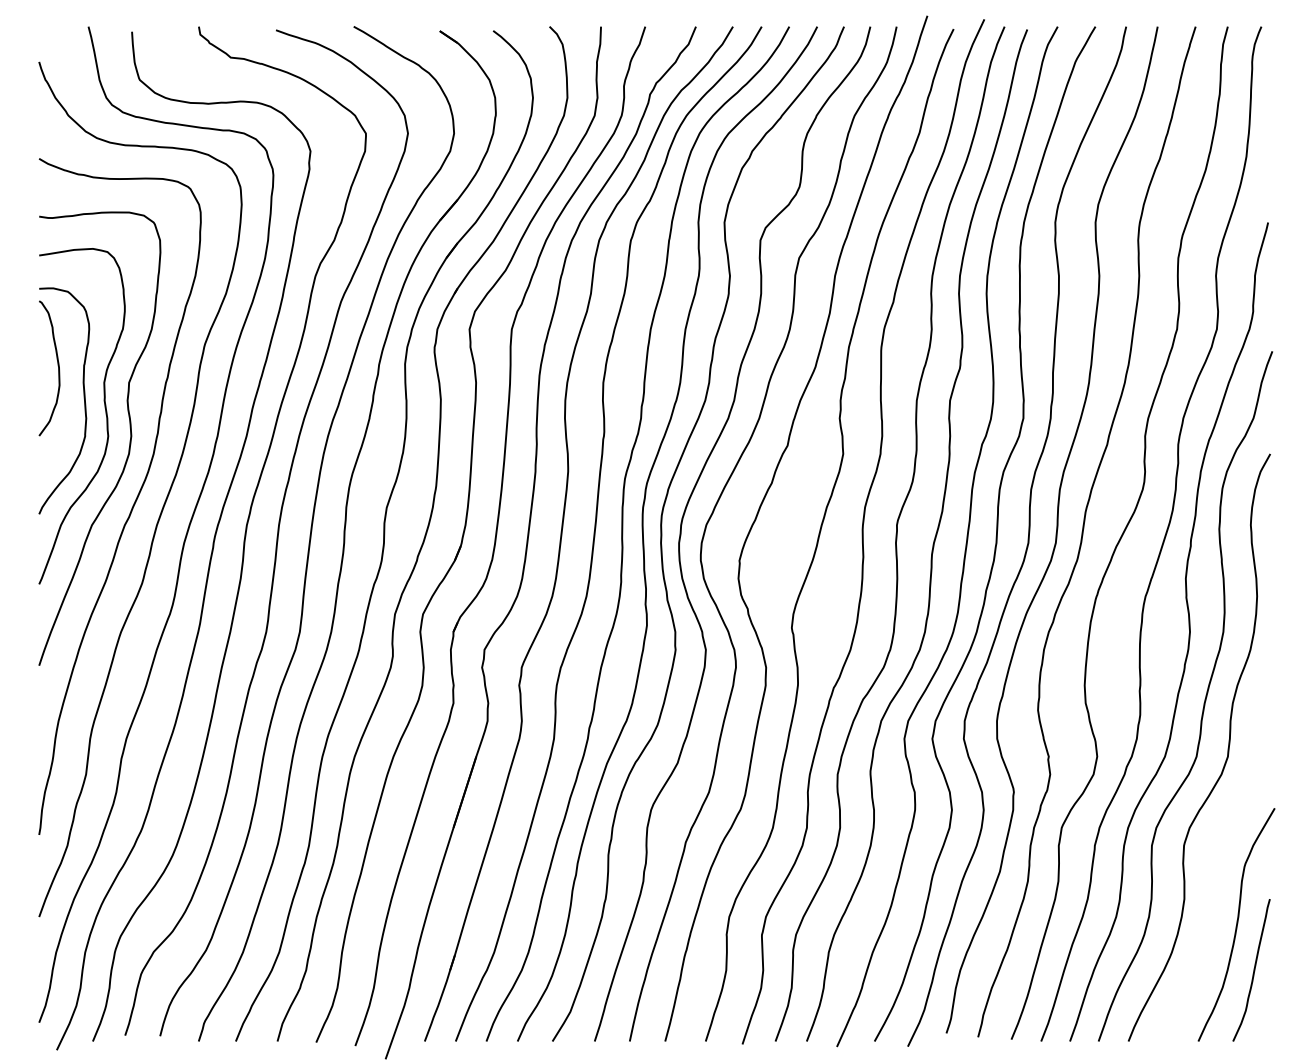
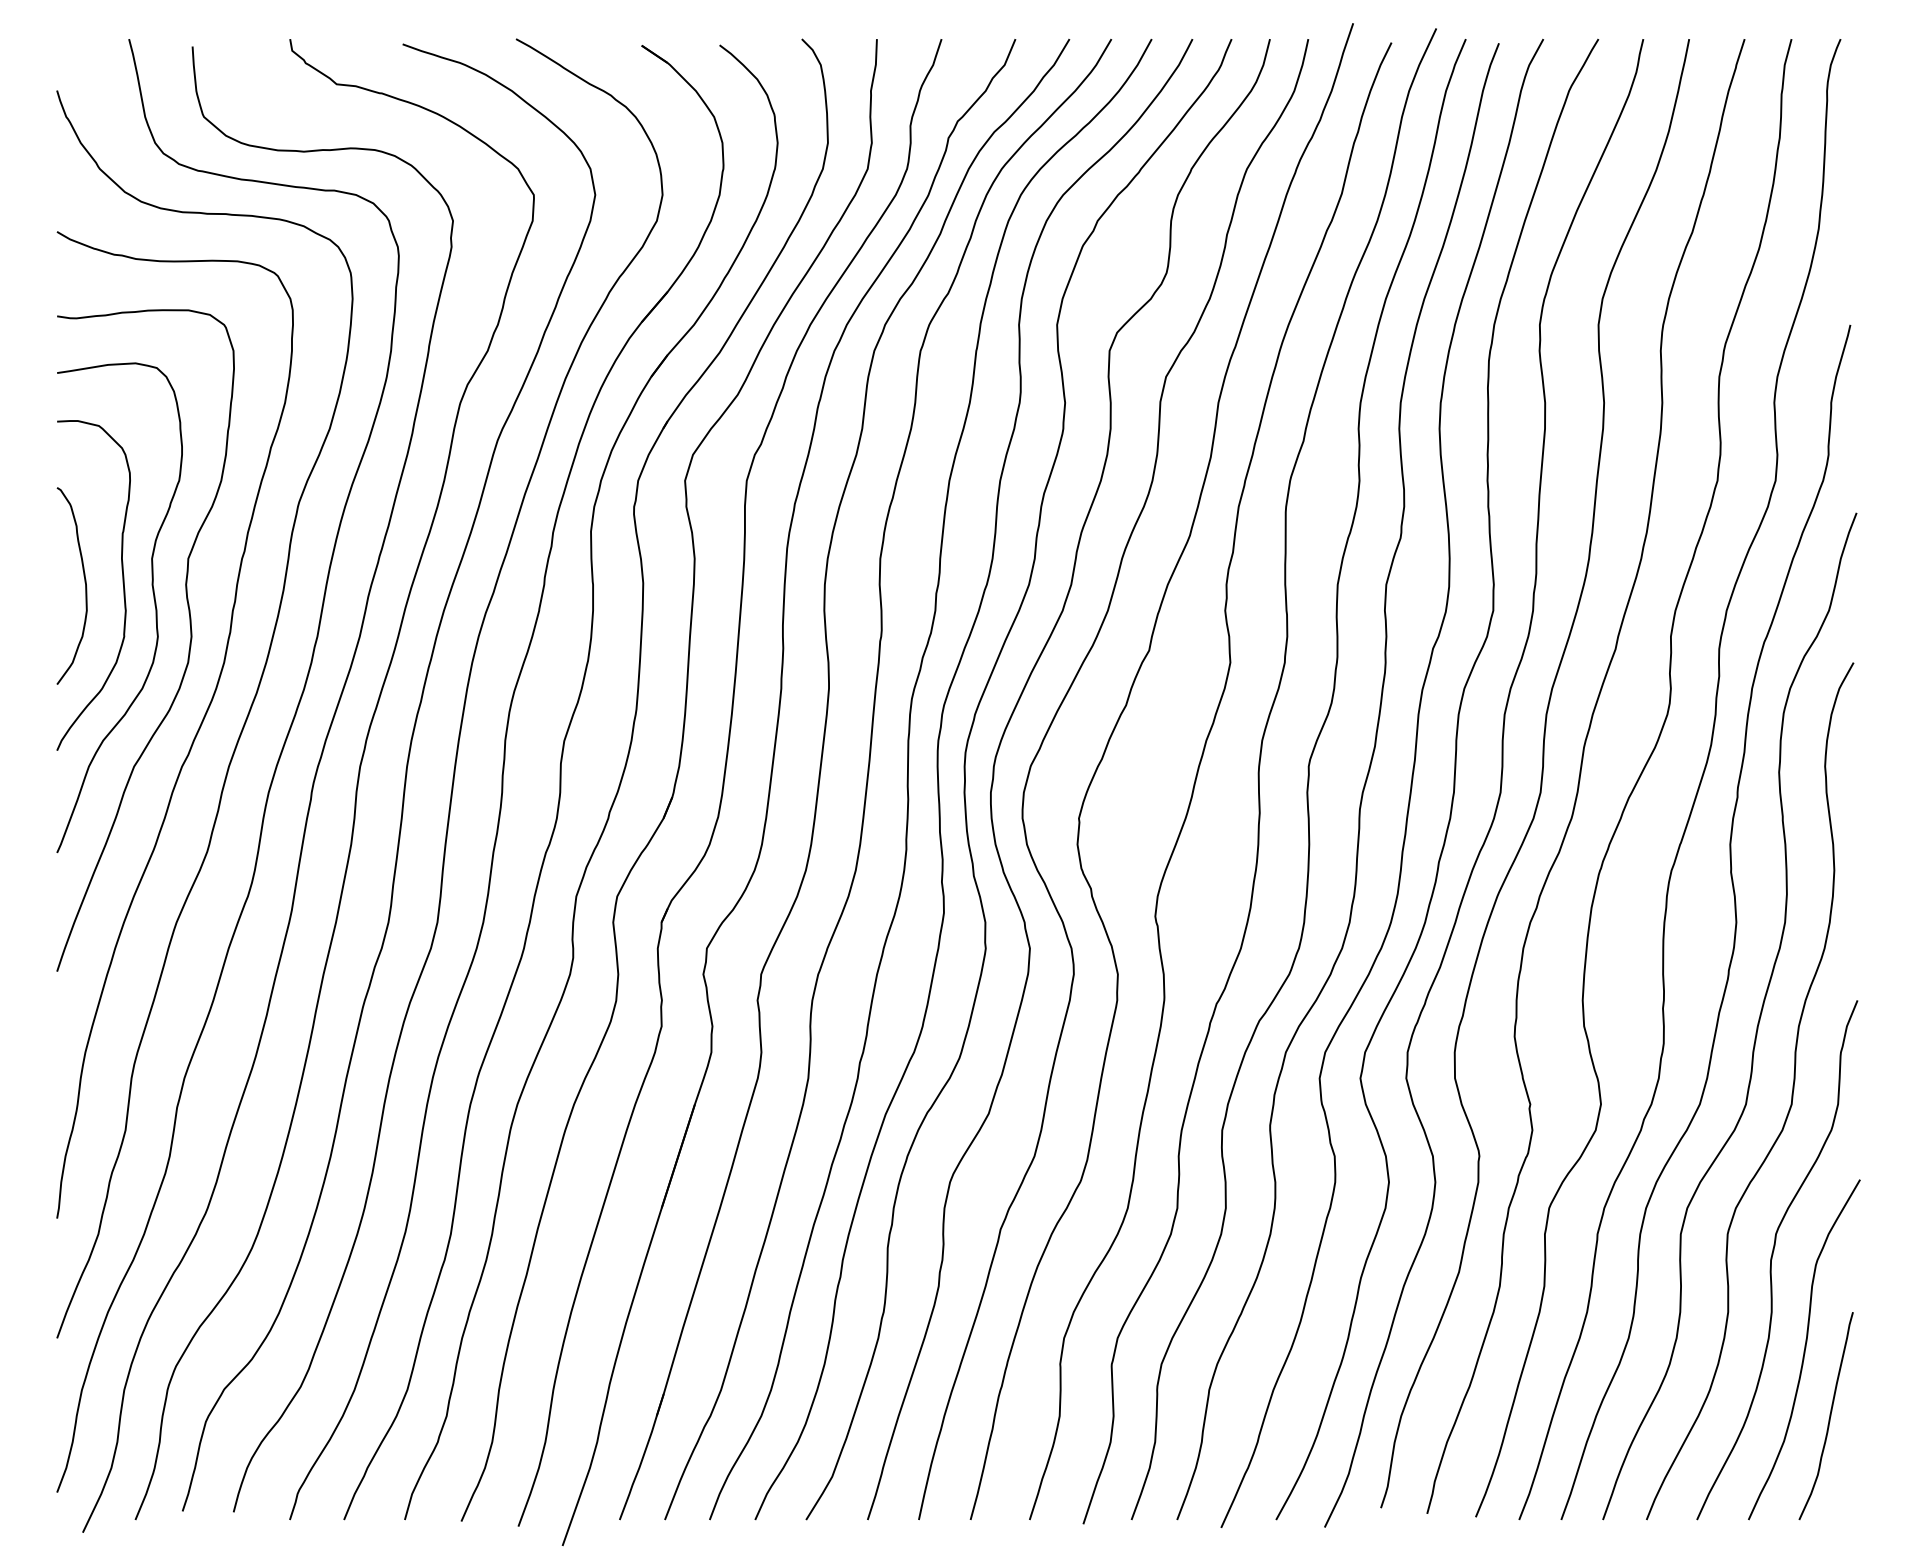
curve: (57, 365) -> (83, 581), moved
curve: (1215, 861) -> (1773, 1257), added

